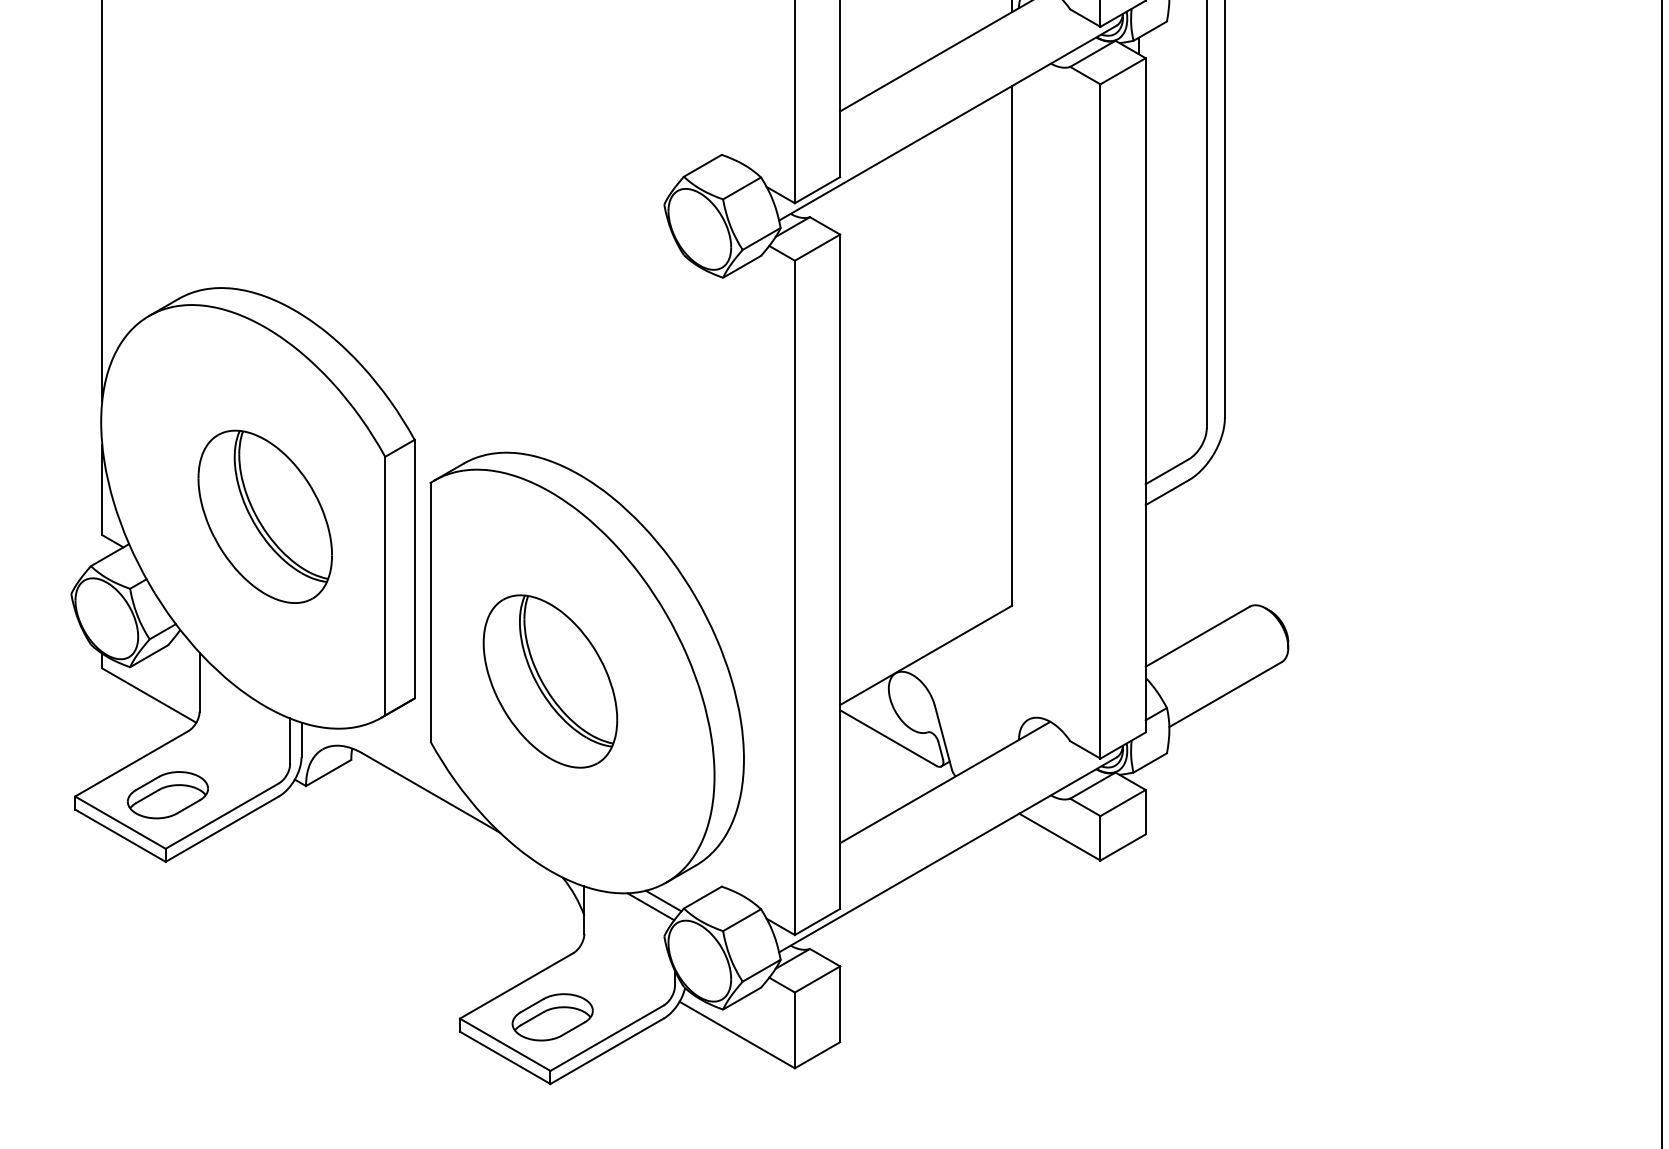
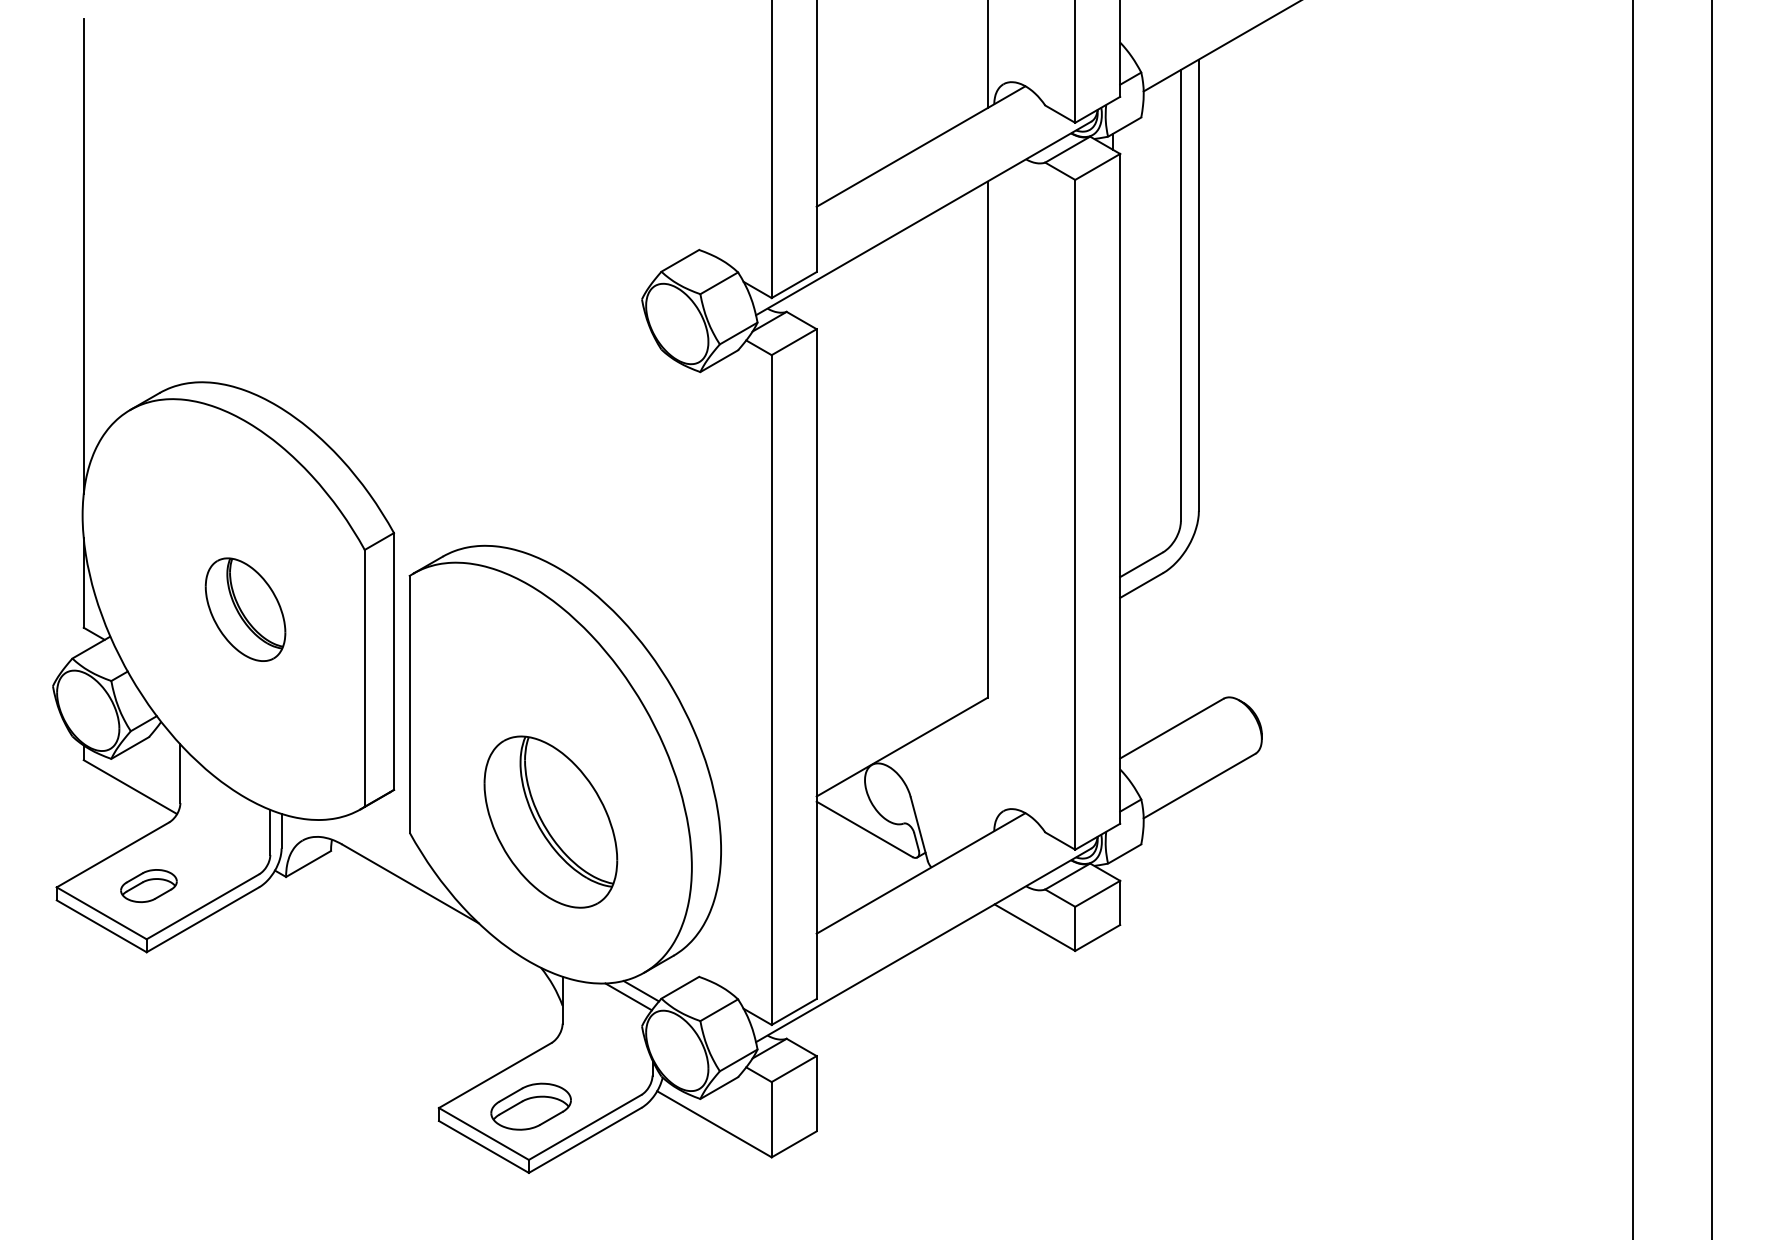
part: (265, 516) -> (245, 609), size x0.6
part: (550, 680) -> (550, 821), moved
part: (167, 794) -> (148, 885), size x0.7

